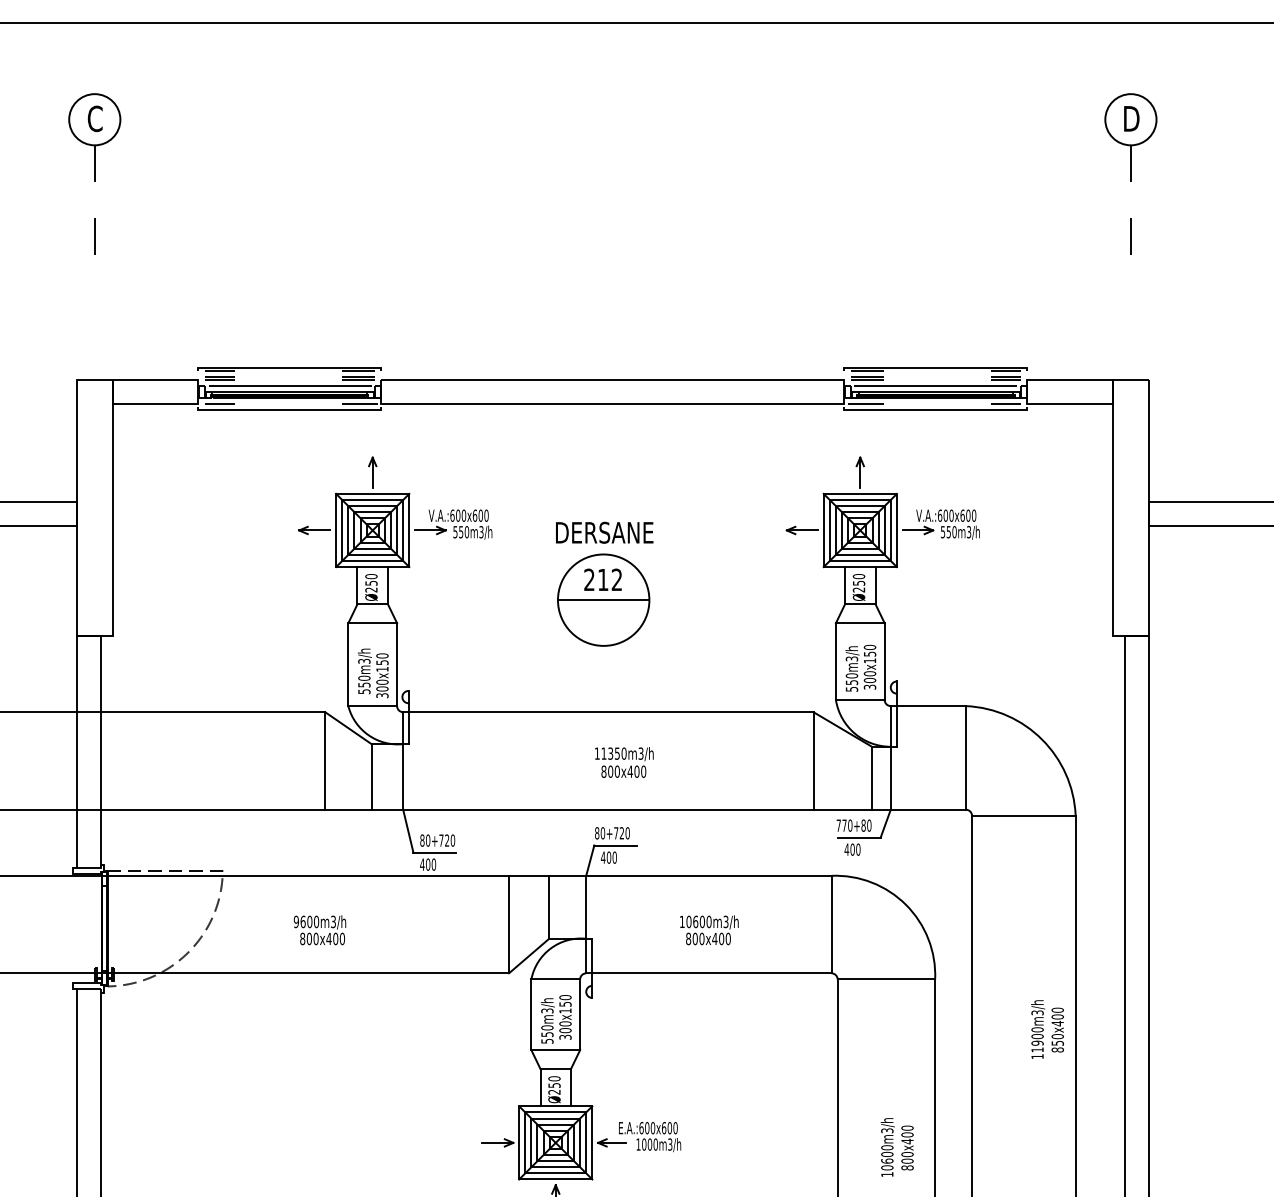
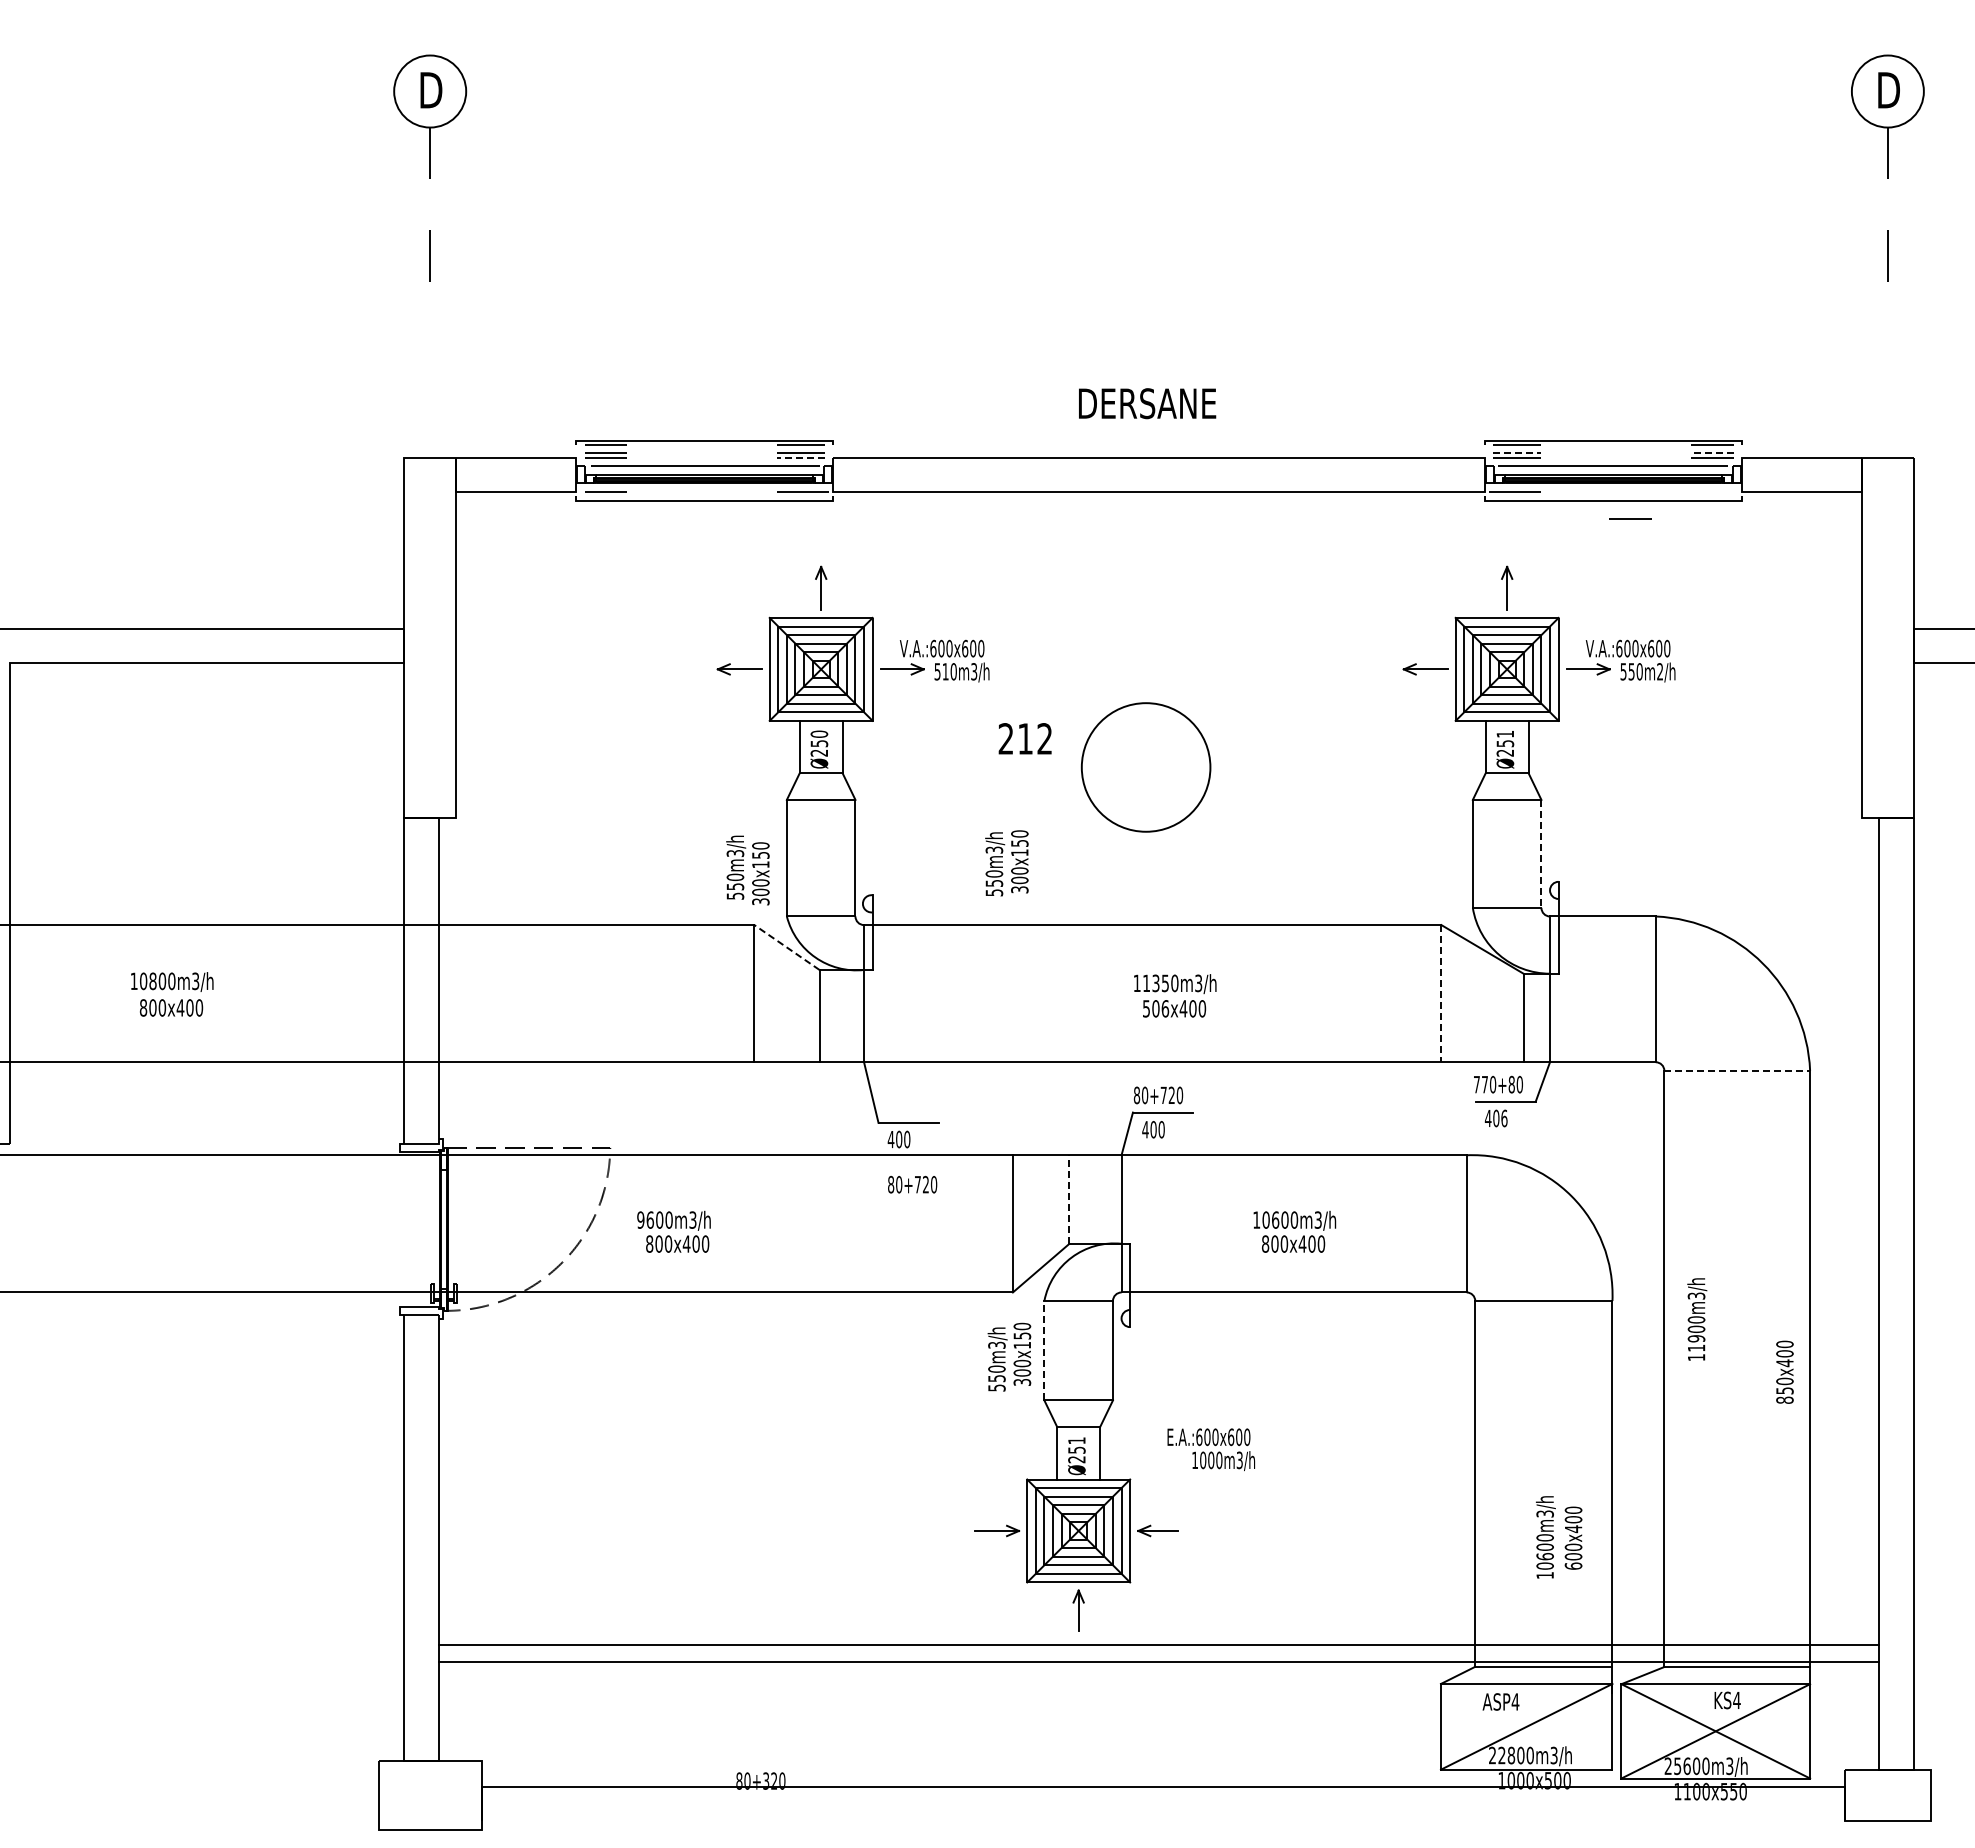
text: (95, 118) -> (431, 89), C -> D
line: (867, 377) -> (1517, 453), solid -> dashed
line: (1005, 377) -> (1711, 453), solid -> dashed
line: (358, 379) -> (801, 457), solid -> dashed
line: (1006, 404) -> (1630, 518), moved
text: (461, 531) -> (945, 671), 550m3/h -> 510m3/h
text: (969, 531) -> (1660, 671), 550m3/h -> 550m2/h
text: (604, 532) -> (1147, 403), moved
text: (859, 576) -> (1505, 733), Ø250 -> Ø251
text: (602, 579) -> (1024, 738), moved
line: (603, 600) -> (1145, 767), removed
line: (884, 661) -> (1541, 853), solid -> dashed
text: (860, 668) -> (1006, 863), moved
text: (372, 673) -> (747, 870), moved
line: (348, 728) -> (786, 947), solid -> dashed
line: (813, 760) -> (1441, 993), solid -> dashed
text: (610, 771) -> (1155, 1008), 800x400 -> 506x400
line: (1024, 815) -> (1737, 1070), solid -> dashed
text: (437, 840) -> (912, 1184), moved
text: (858, 848) -> (1504, 1117), 400 -> 406
line: (549, 907) -> (1069, 1199), solid -> dashed
text: (319, 930) -> (673, 1231), moved
line: (531, 1014) -> (1044, 1350), solid -> dashed
text: (556, 1018) -> (1009, 1356), moved
text: (1038, 1029) -> (1697, 1319), moved
text: (554, 1078) -> (1076, 1440), Ø250 -> Ø251
text: (650, 1136) -> (1211, 1449), moved
text: (907, 1167) -> (1573, 1565), 800x400 -> 600x400

